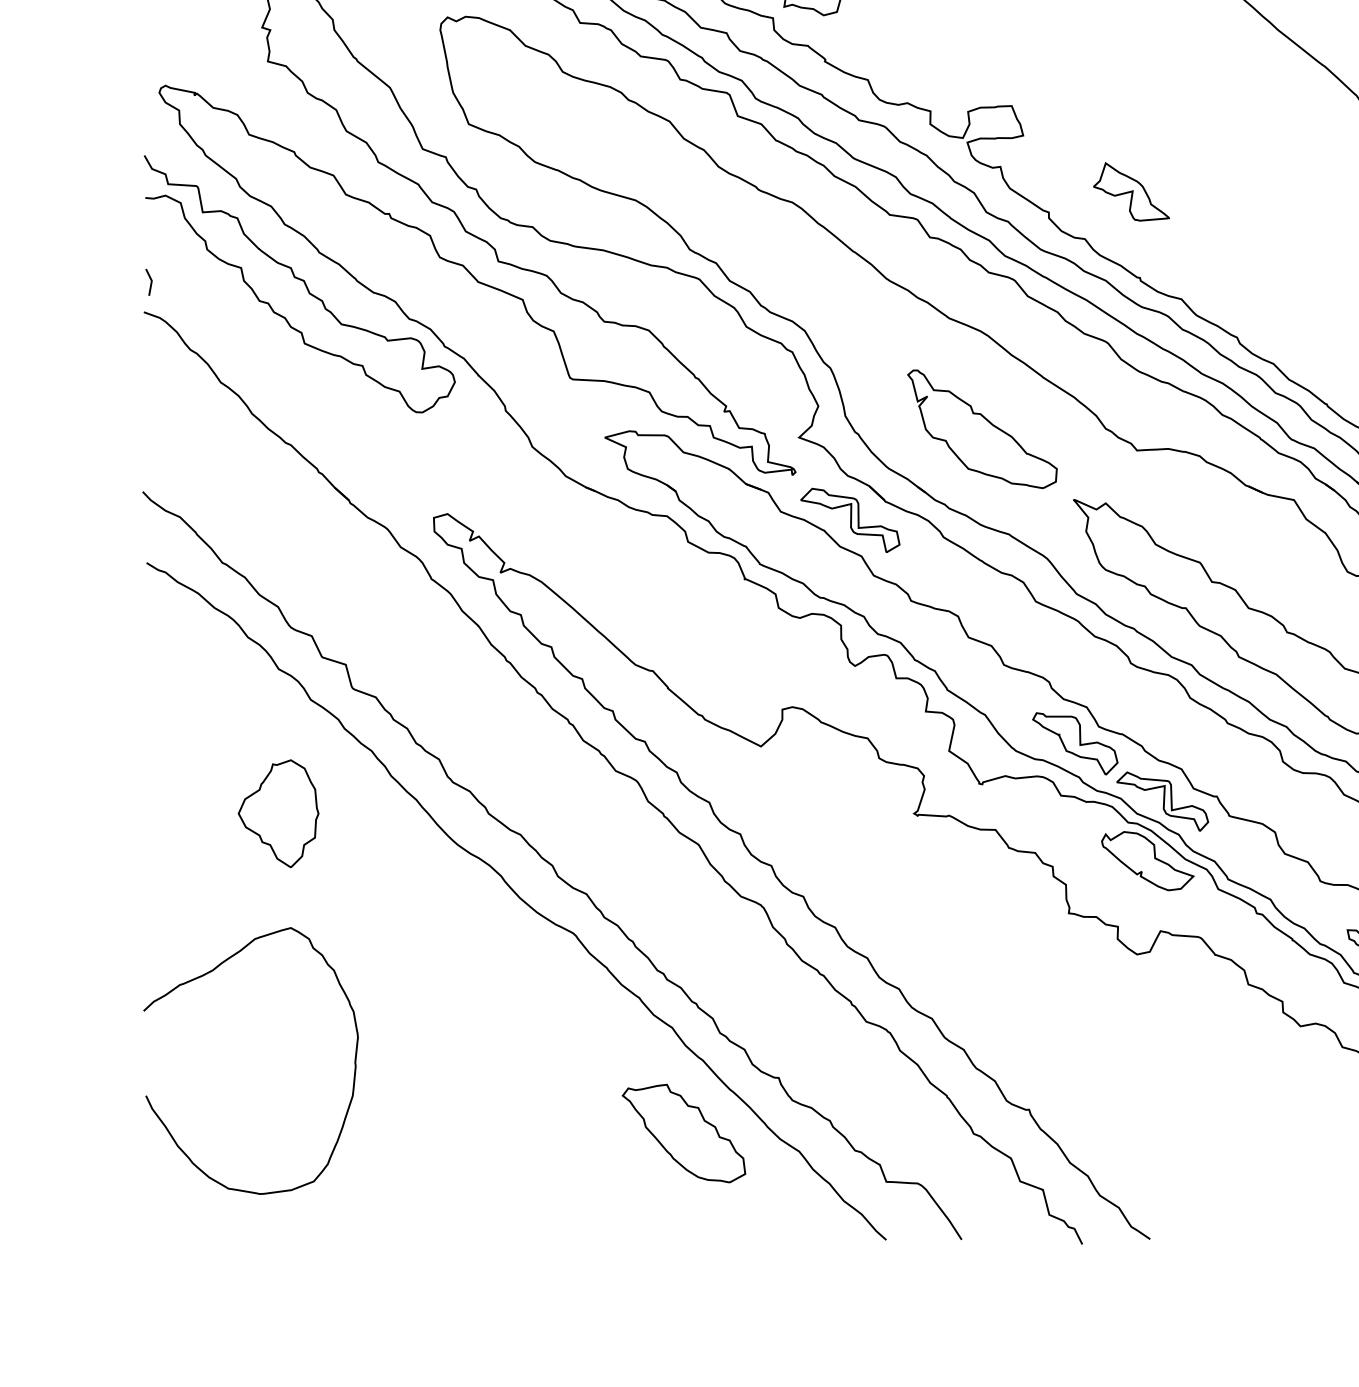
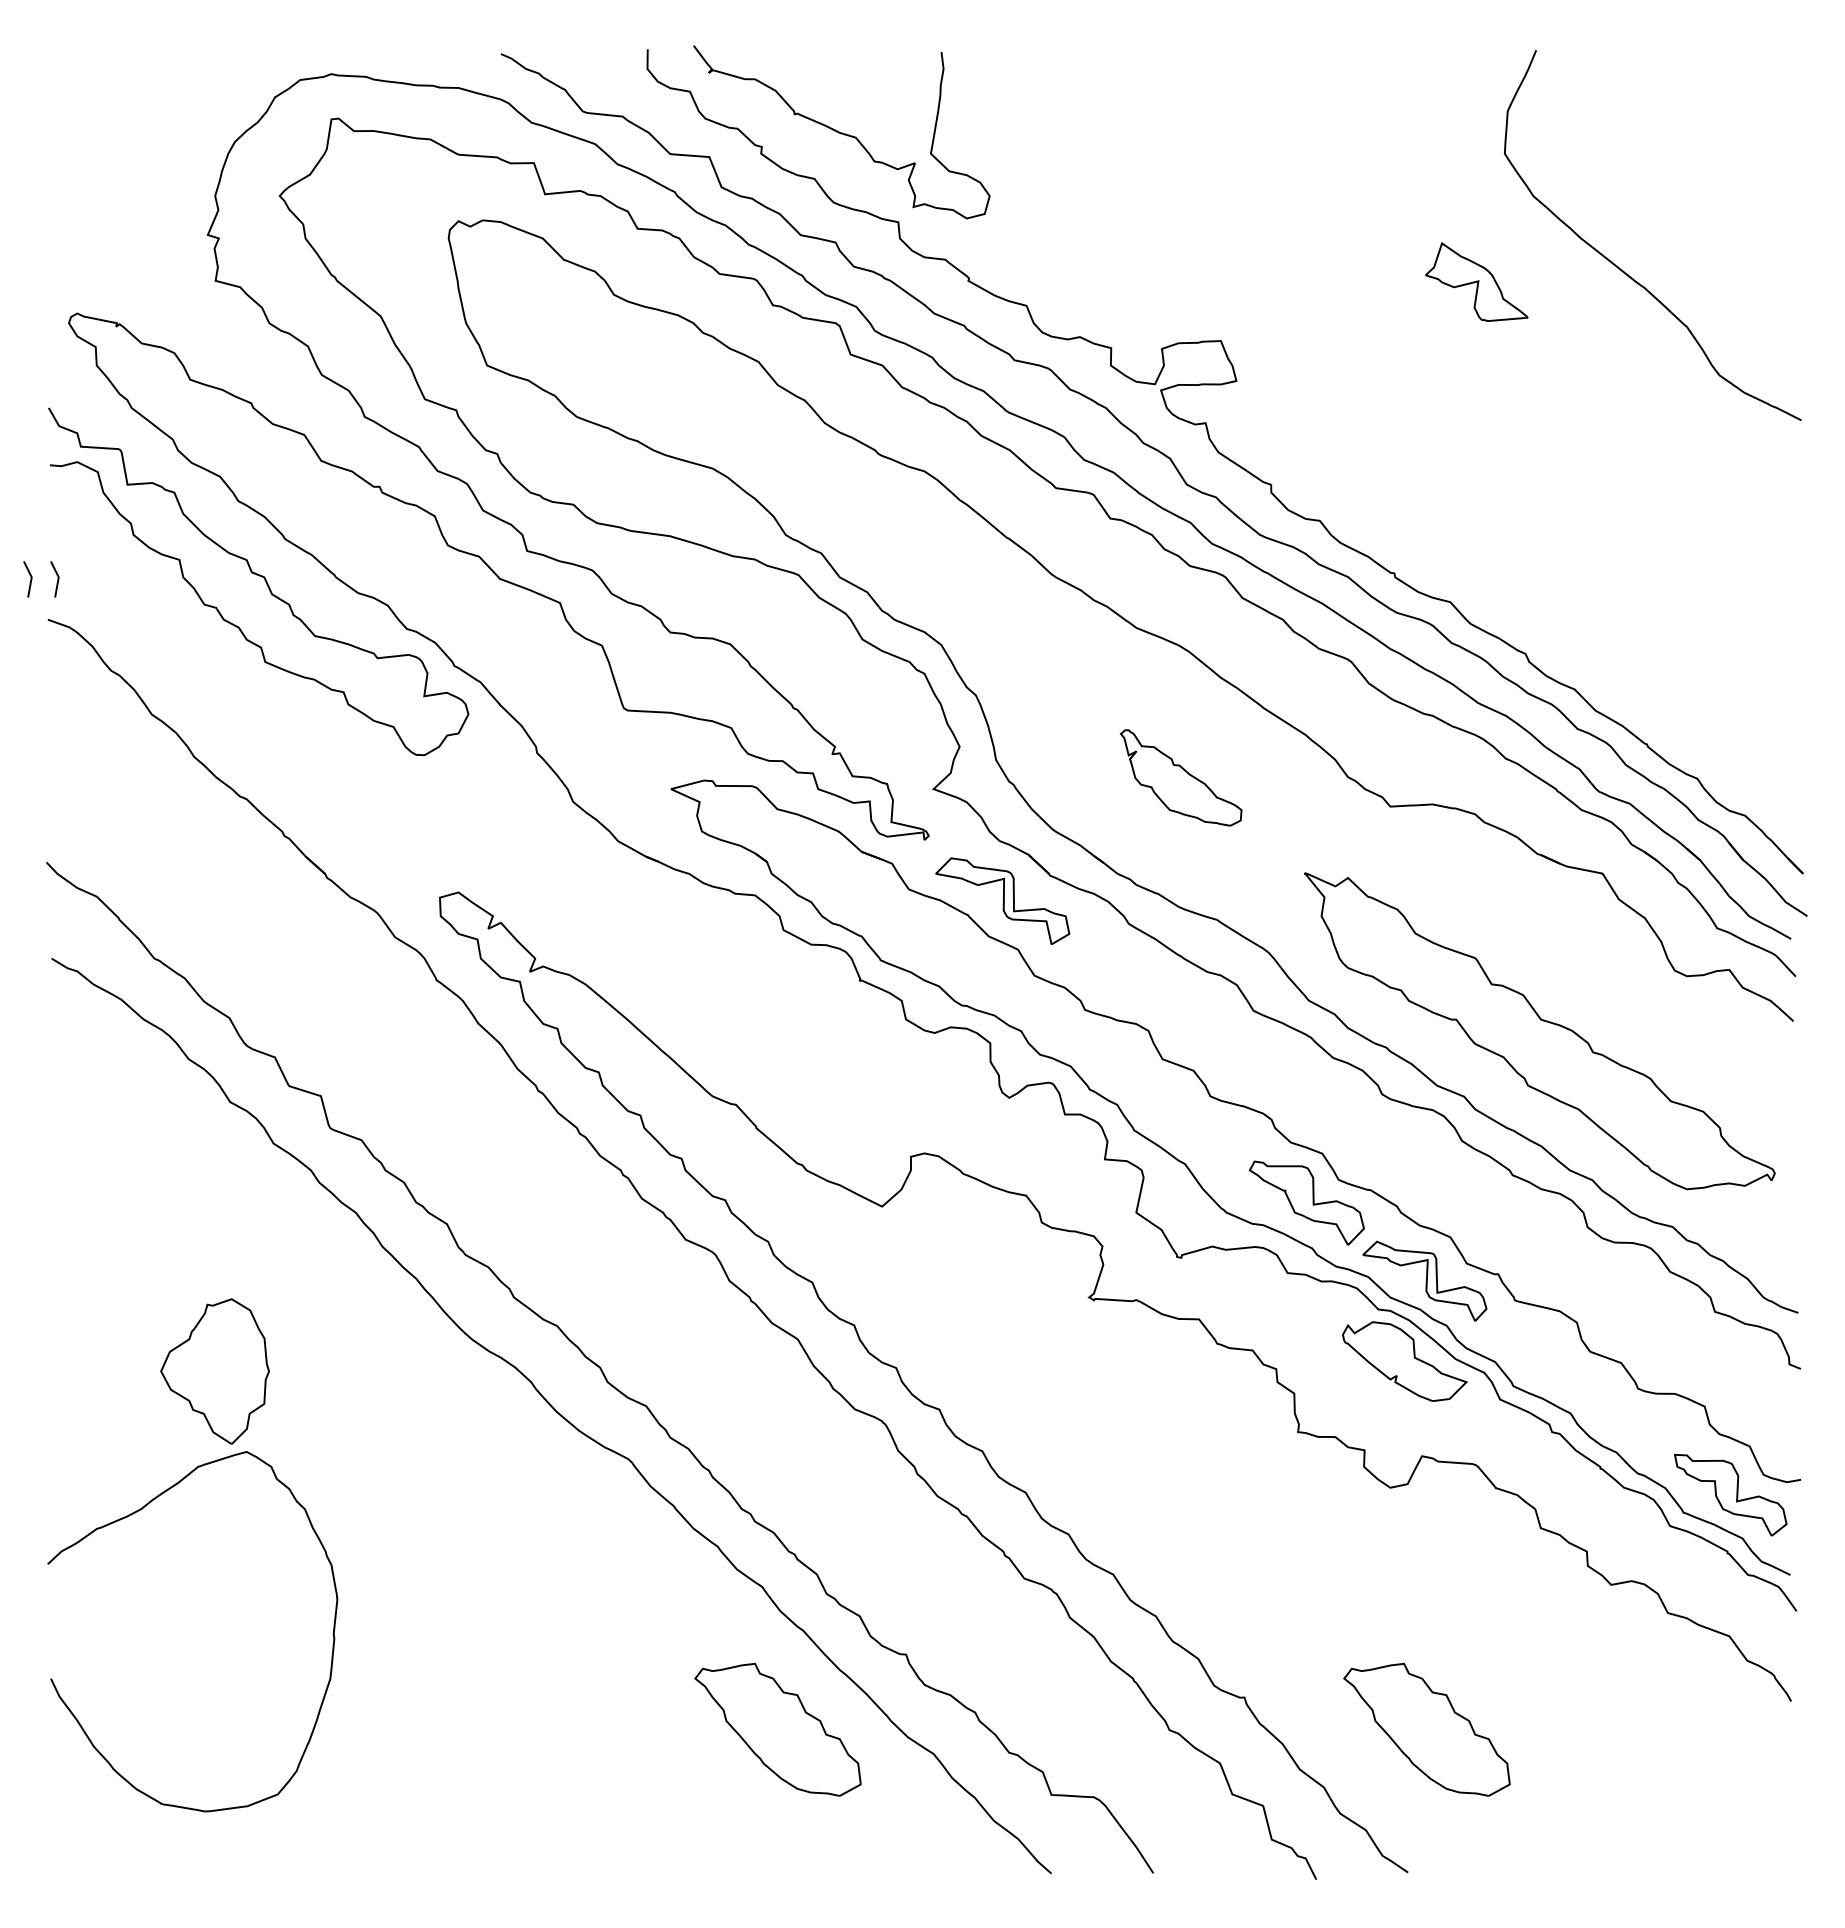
part: (1131, 191) -> (1476, 281), moved
line: (130, 282) -> (30, 579), added
part: (981, 428) -> (1180, 777), size x0.6
part: (278, 813) -> (214, 1371), moved
part: (1163, 1133) -> (1426, 1729), added

